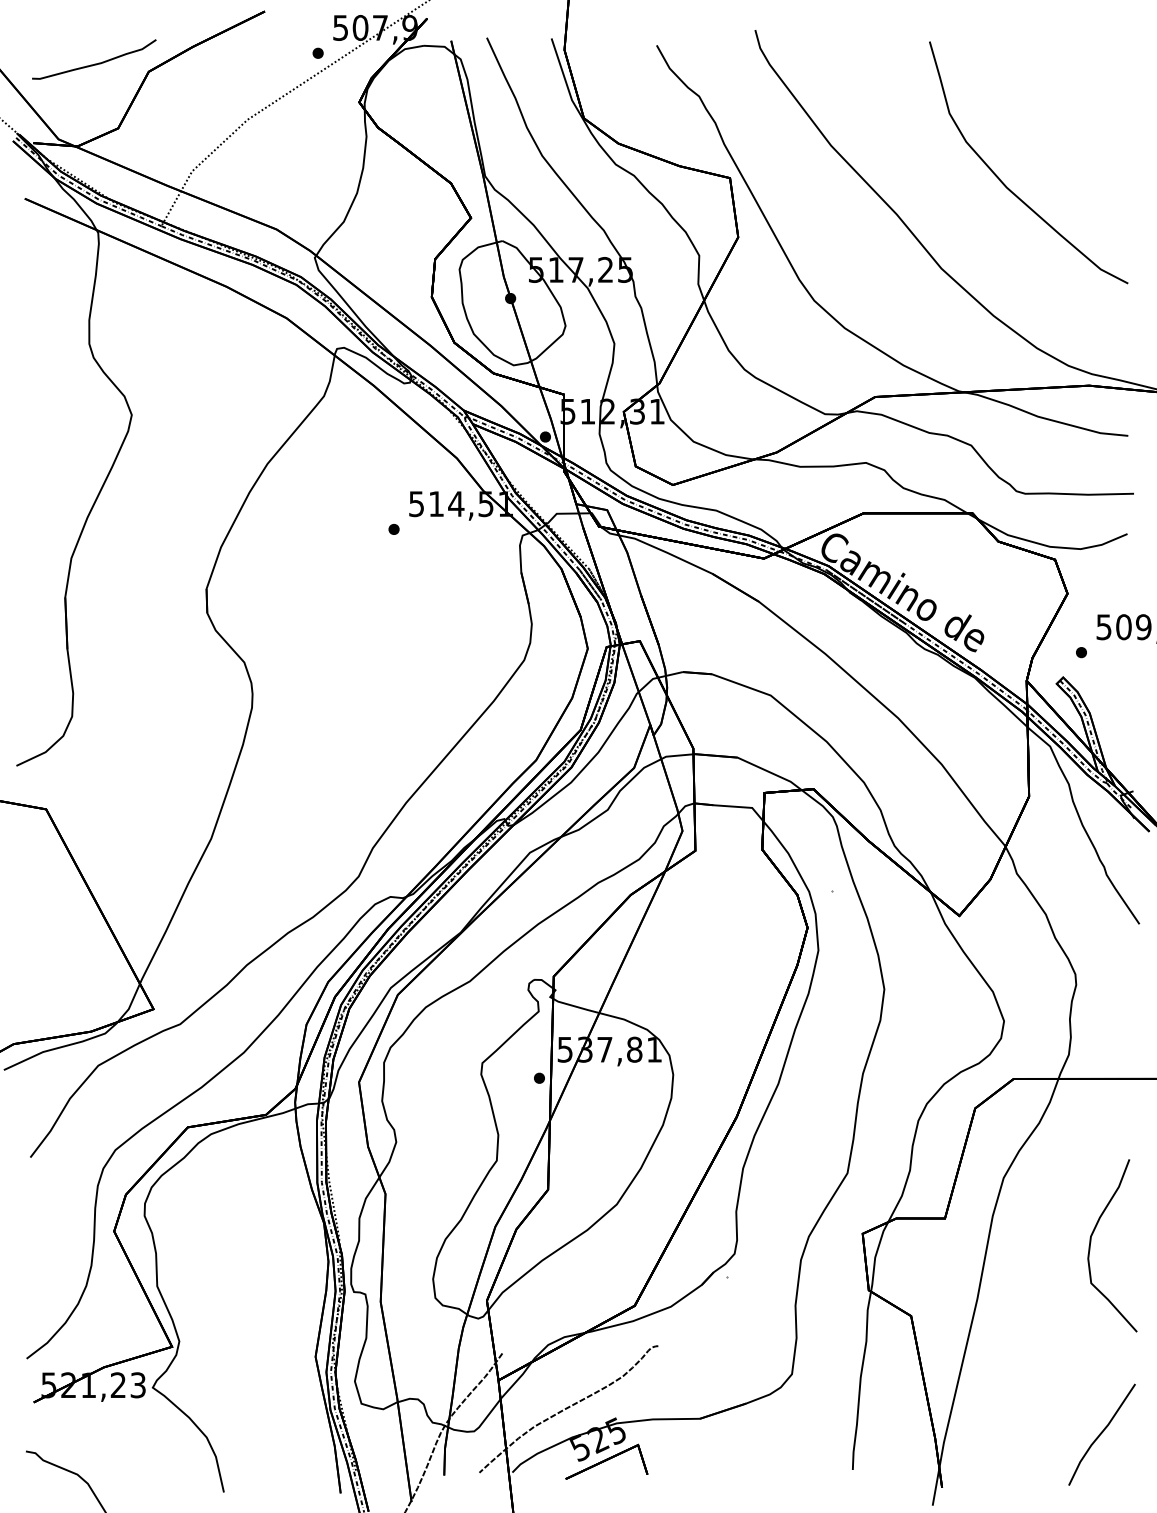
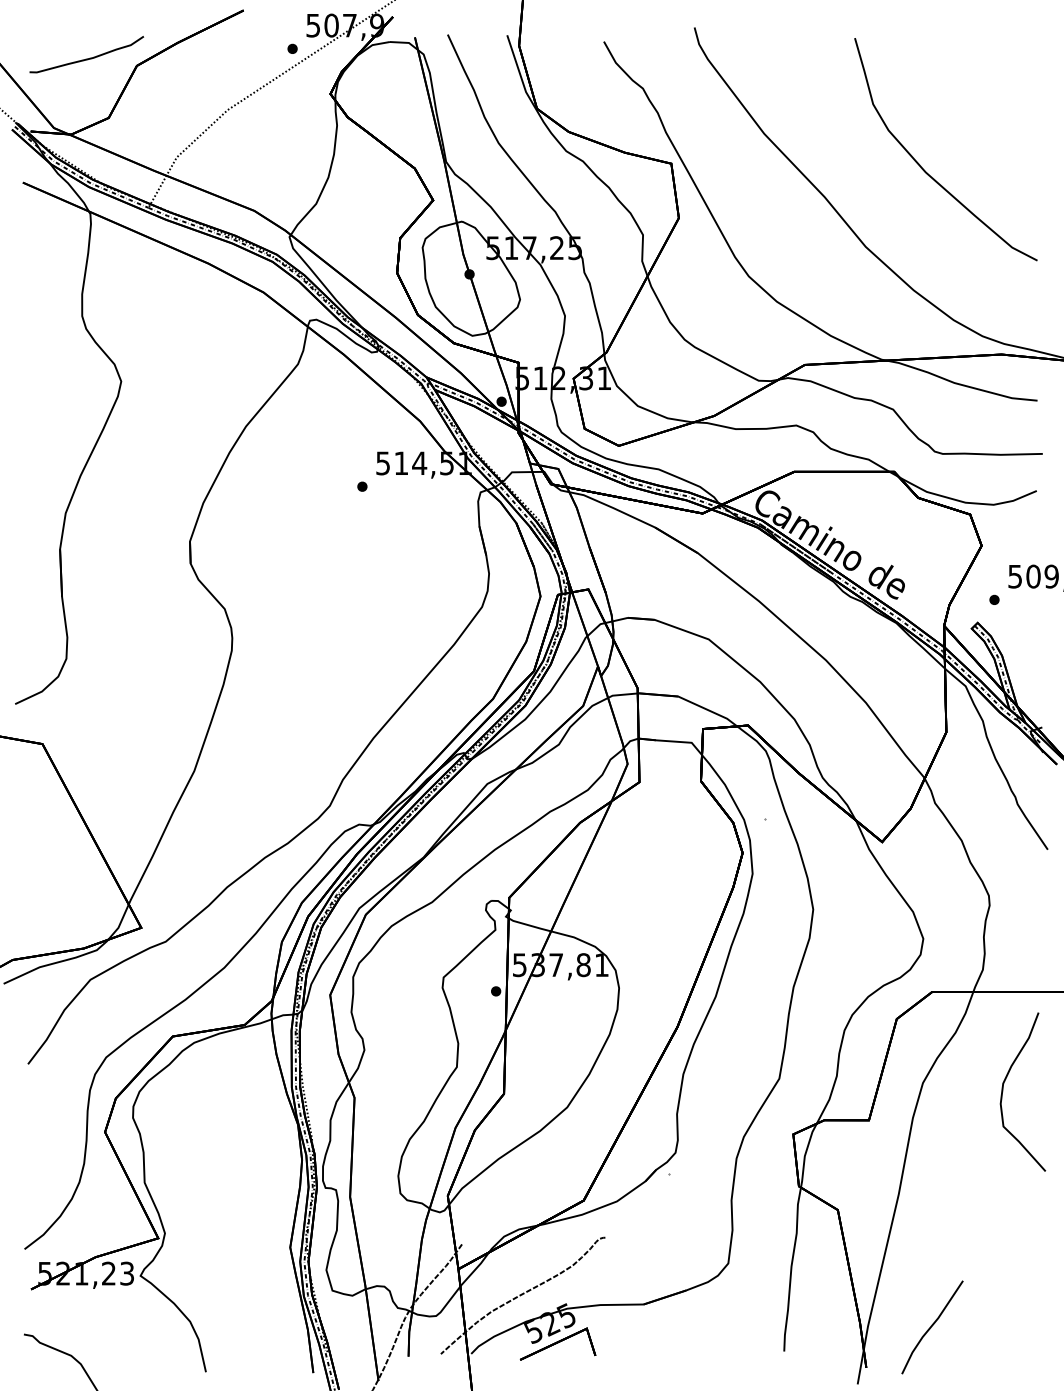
curve: (1091, 1242) -> (1003, 1089), moved
line: (1101, 1434) -> (931, 1327), moved

